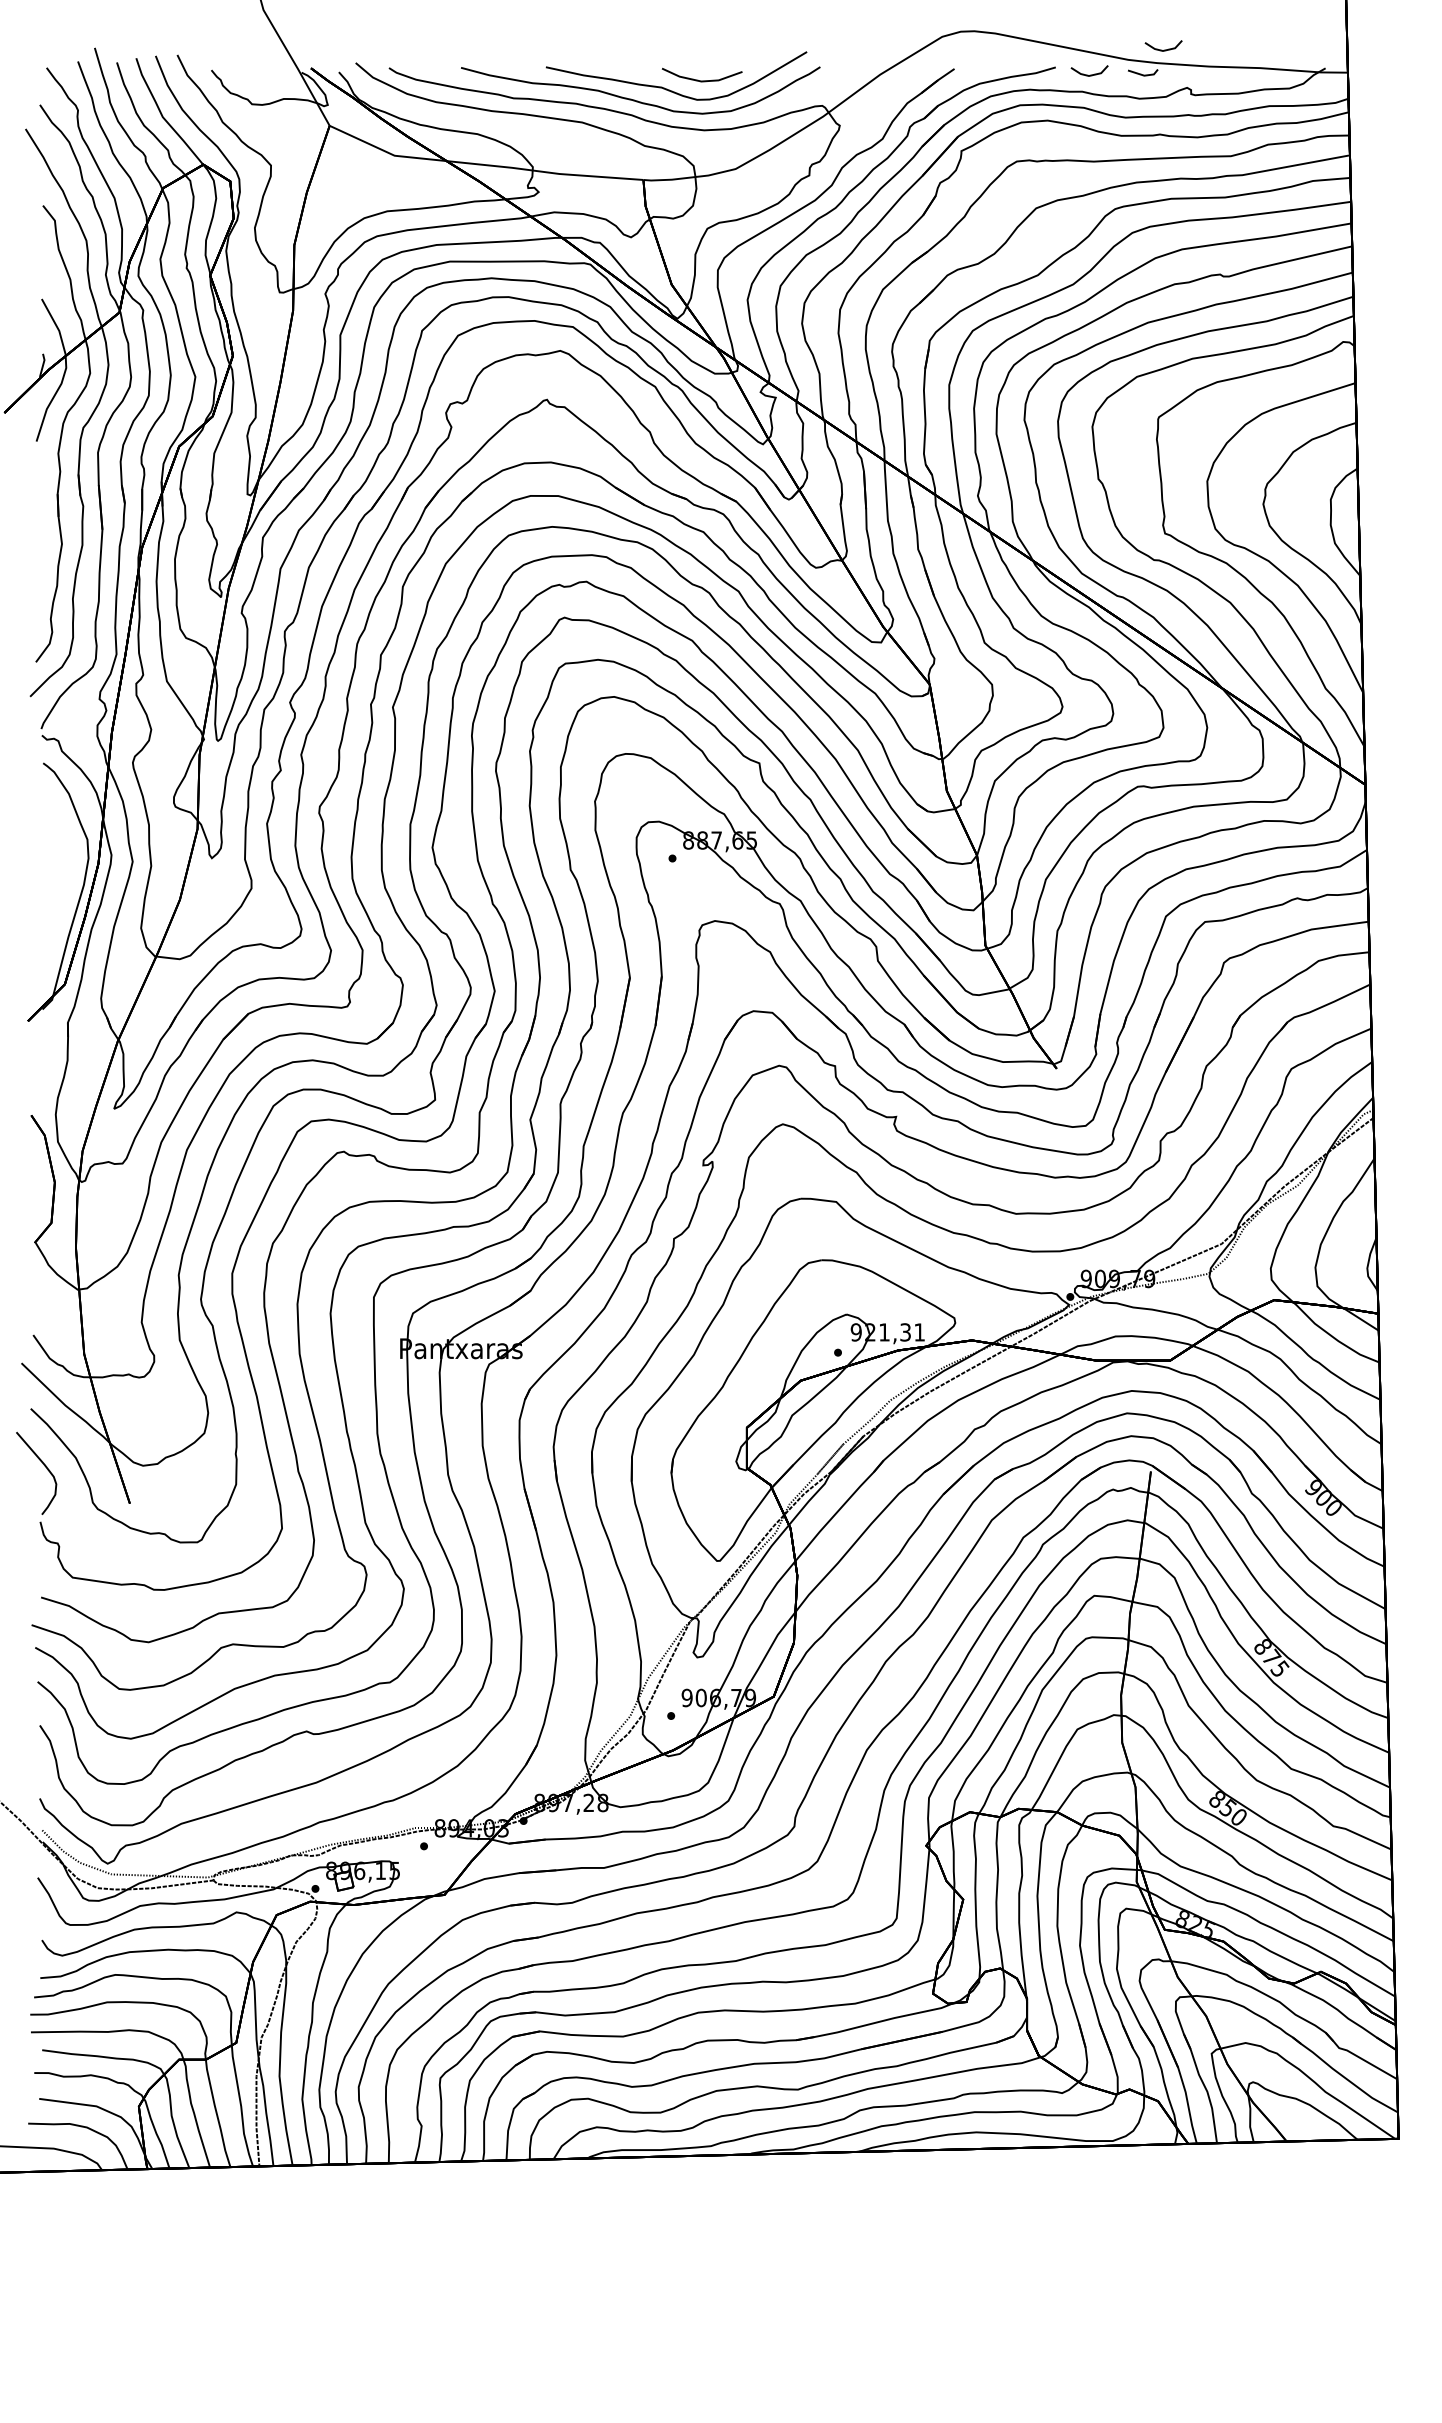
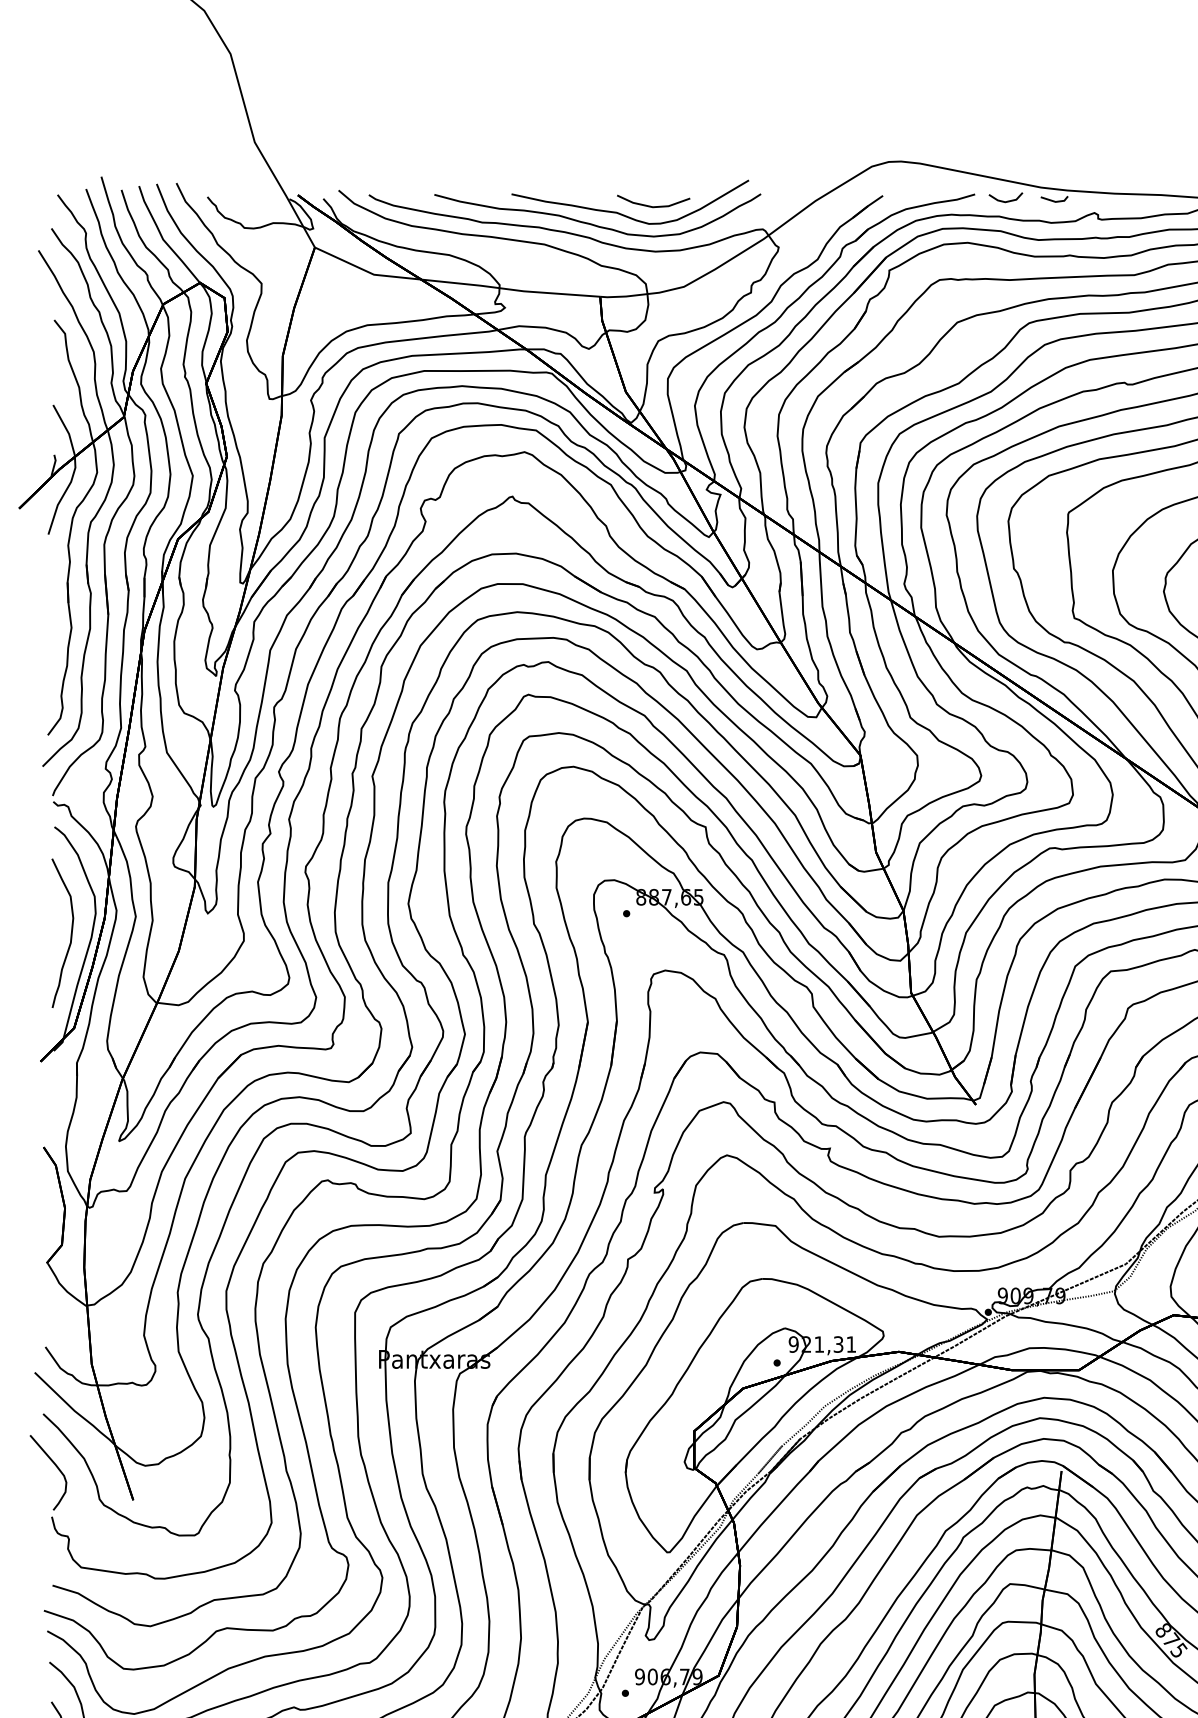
line: (1164, 49) -> (1073, 178), removed
curve: (61, 879) -> (71, 932), added

